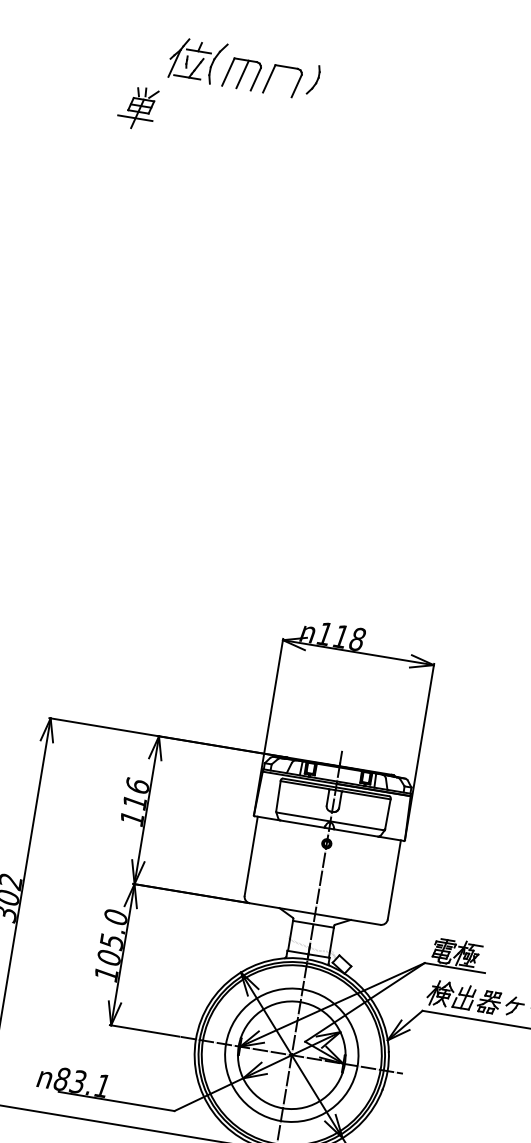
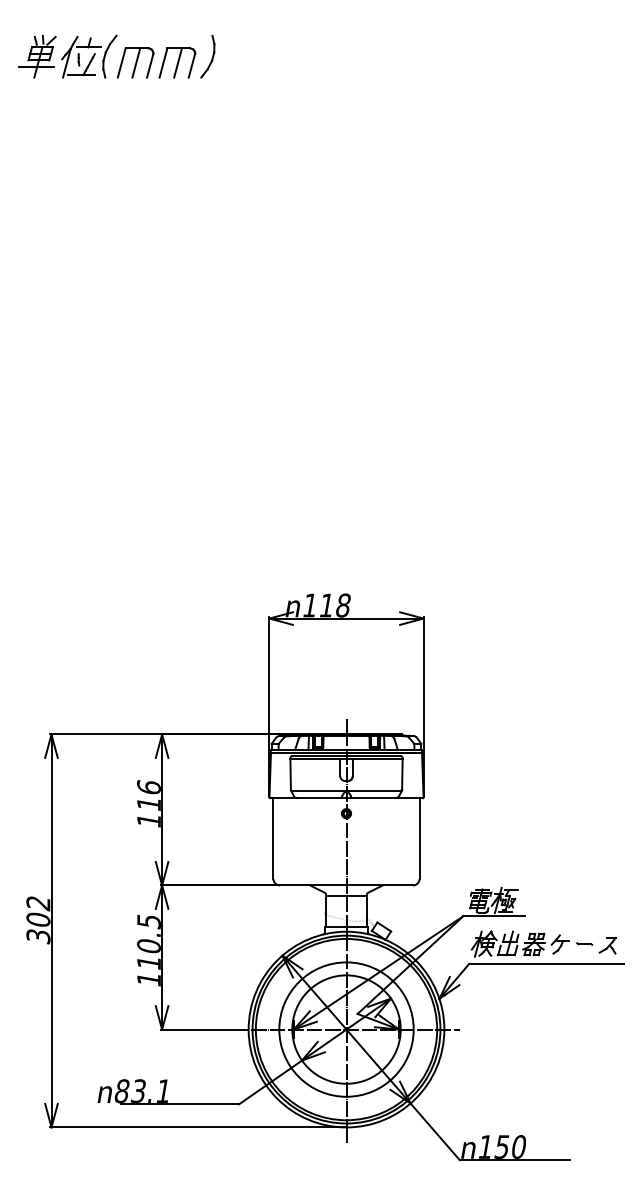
part: (313, 79) -> (207, 56), size x1.43
line: (284, 80) -> (178, 62), added
part: (137, 107) -> (37, 56), moved
text: (112, 936) -> (148, 941), 105.0 -> 110.5

